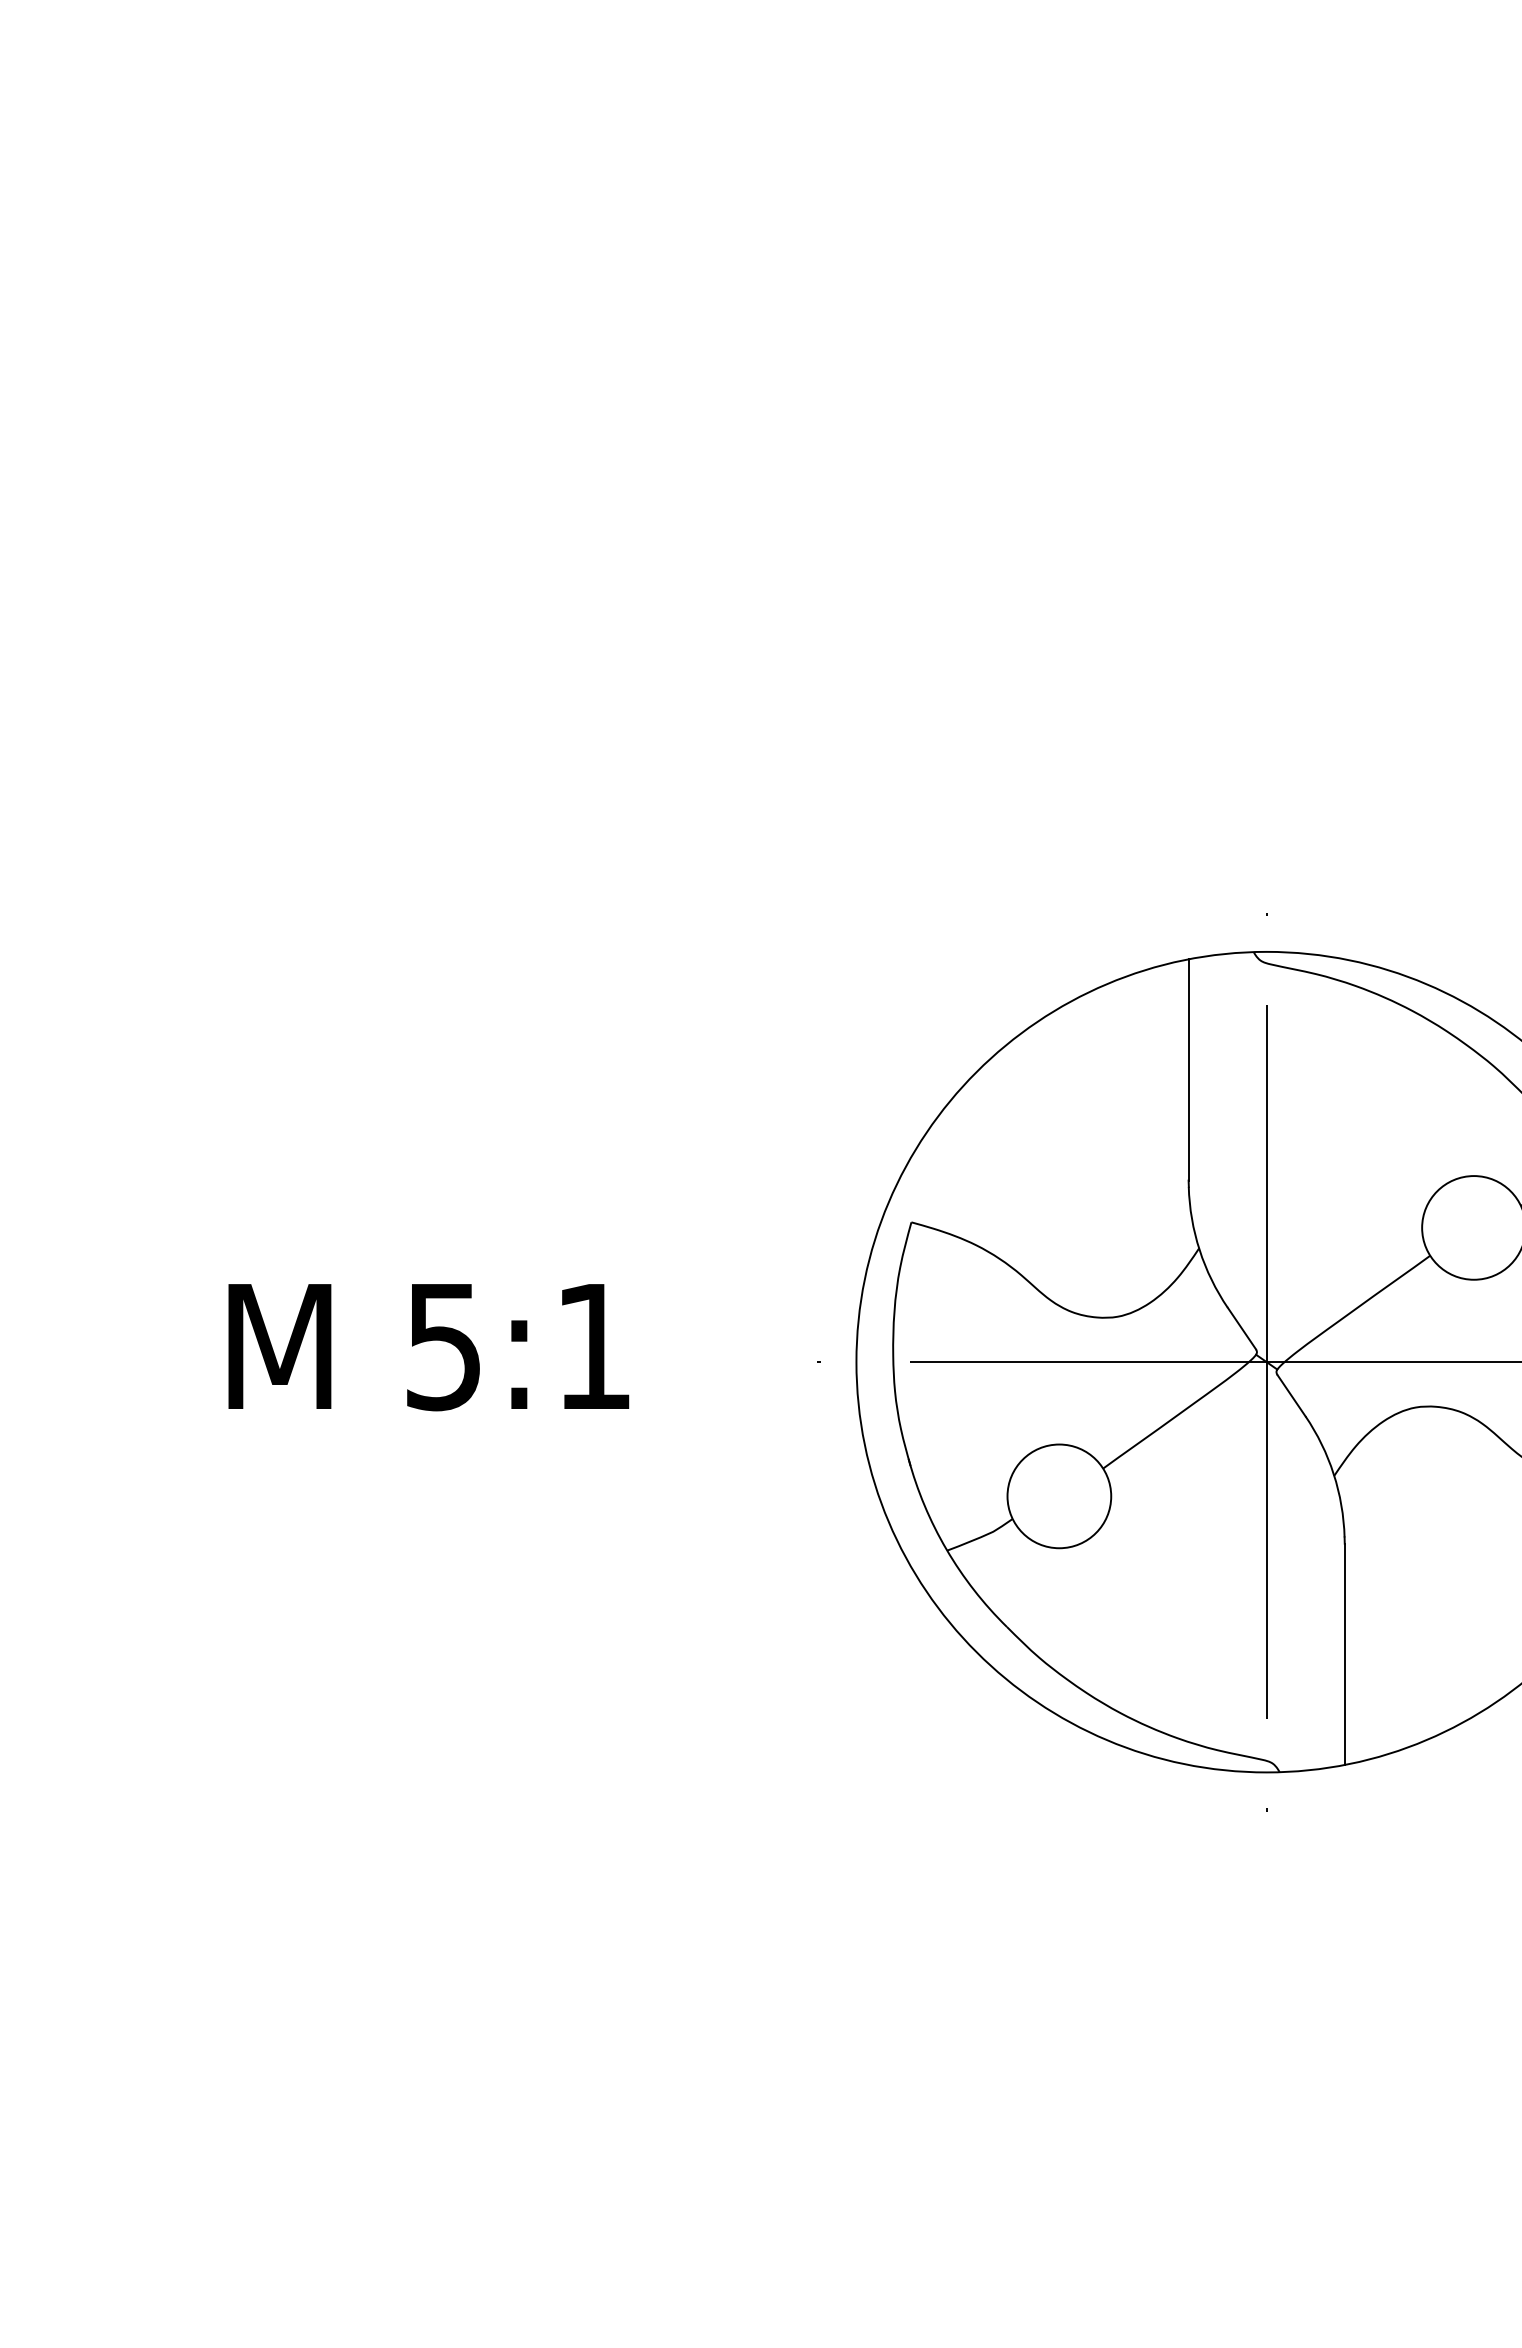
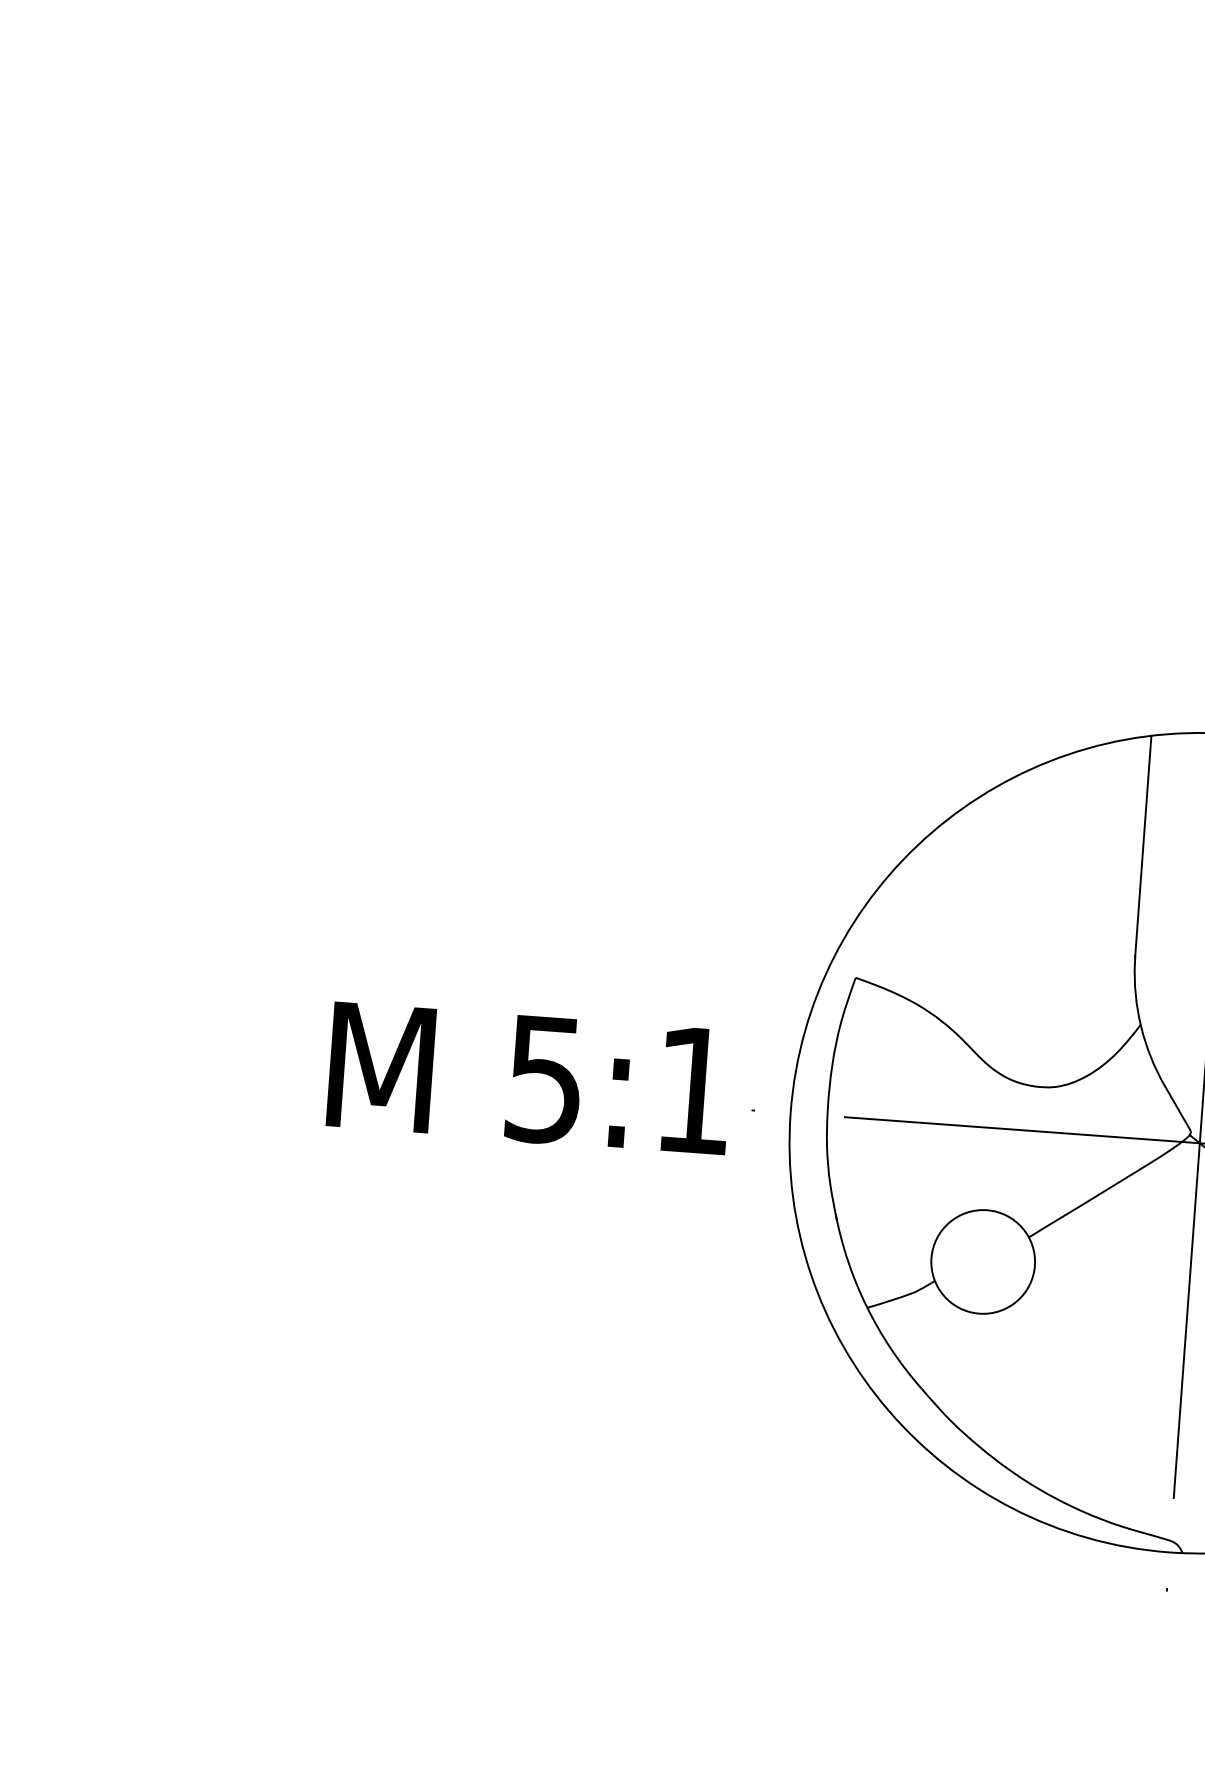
text: (428, 1347) -> (529, 1079), moved

